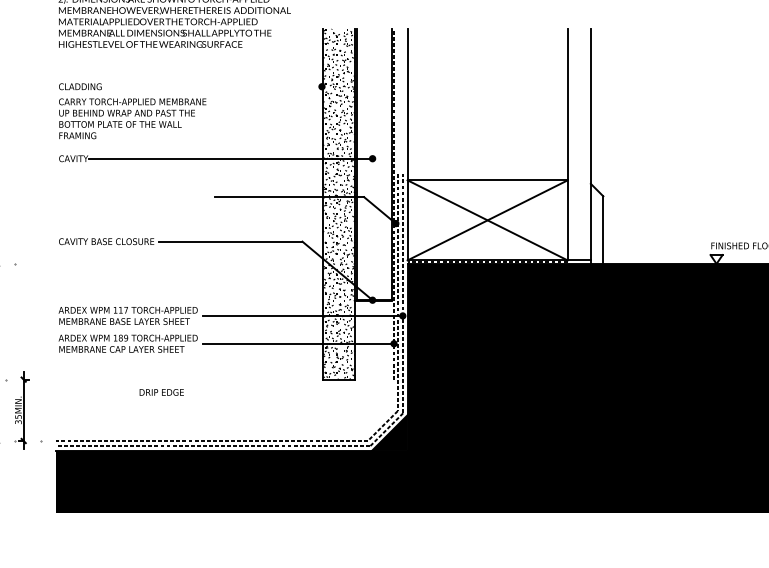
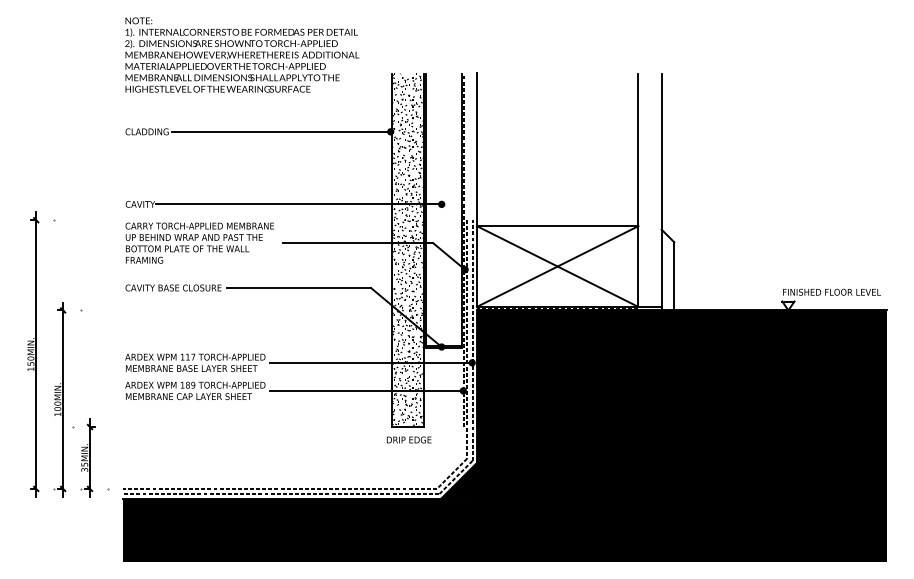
line: (212, 86) -> (280, 131), added
text: (132, 118) -> (199, 242), moved
text: (162, 391) -> (409, 439), moved

